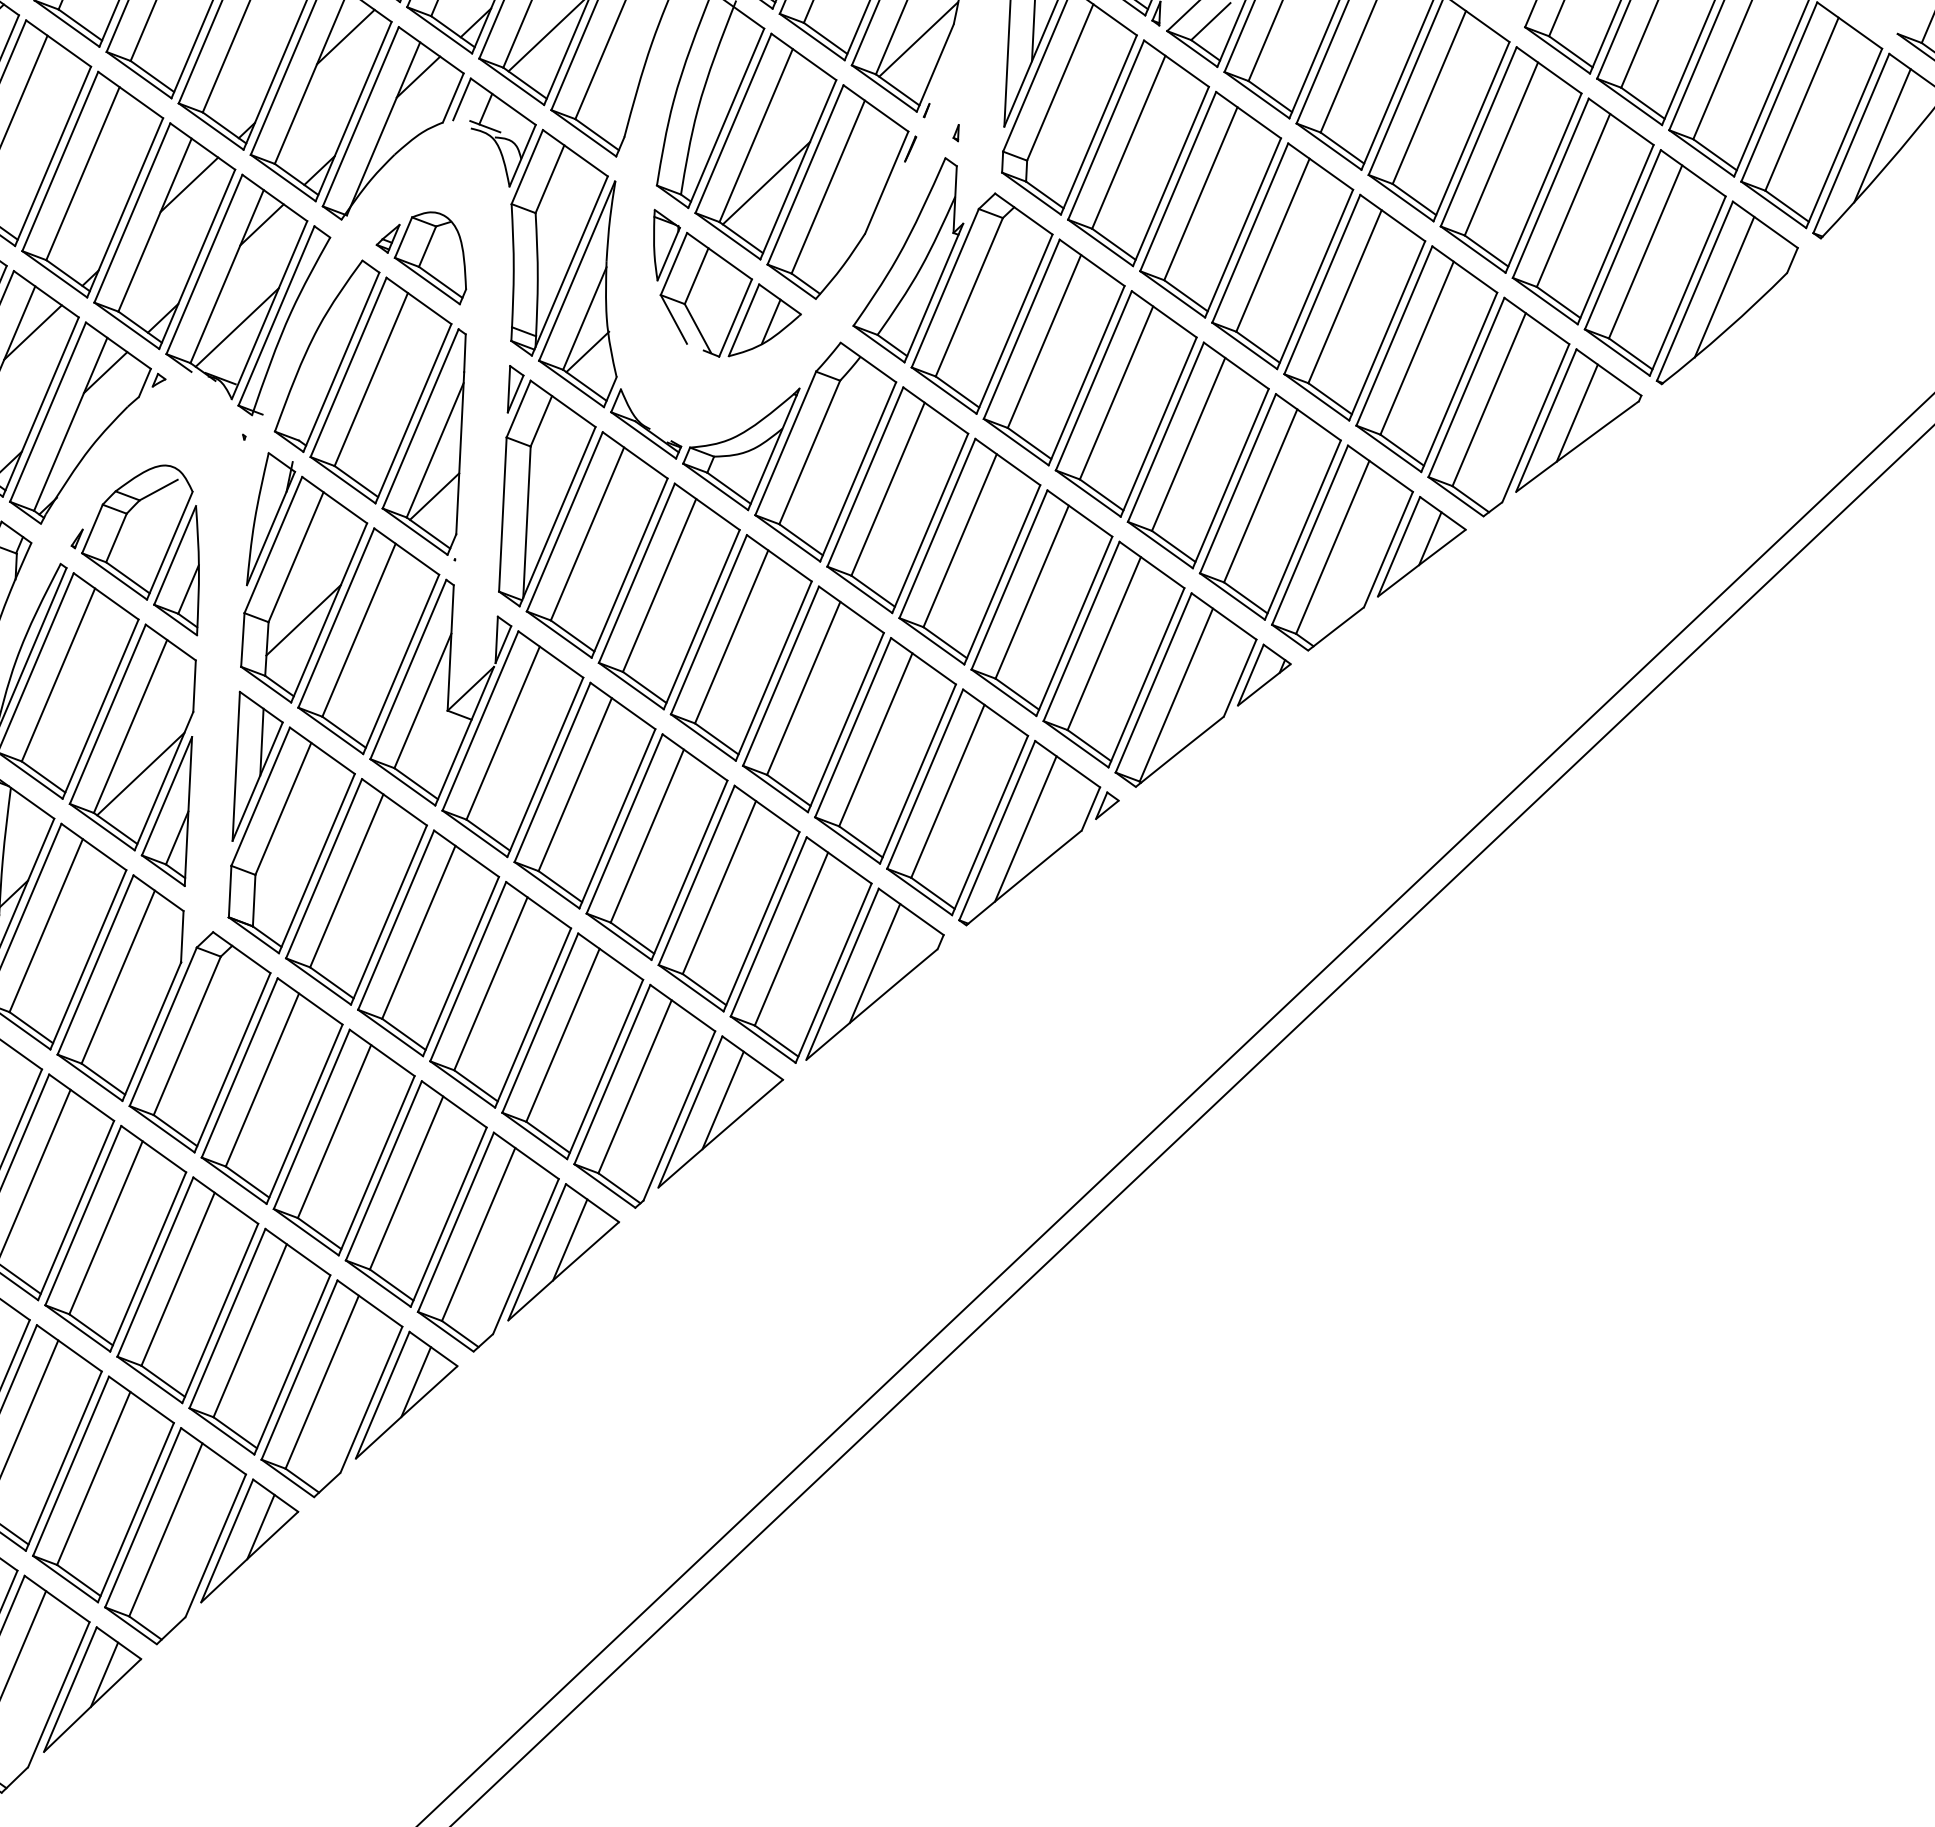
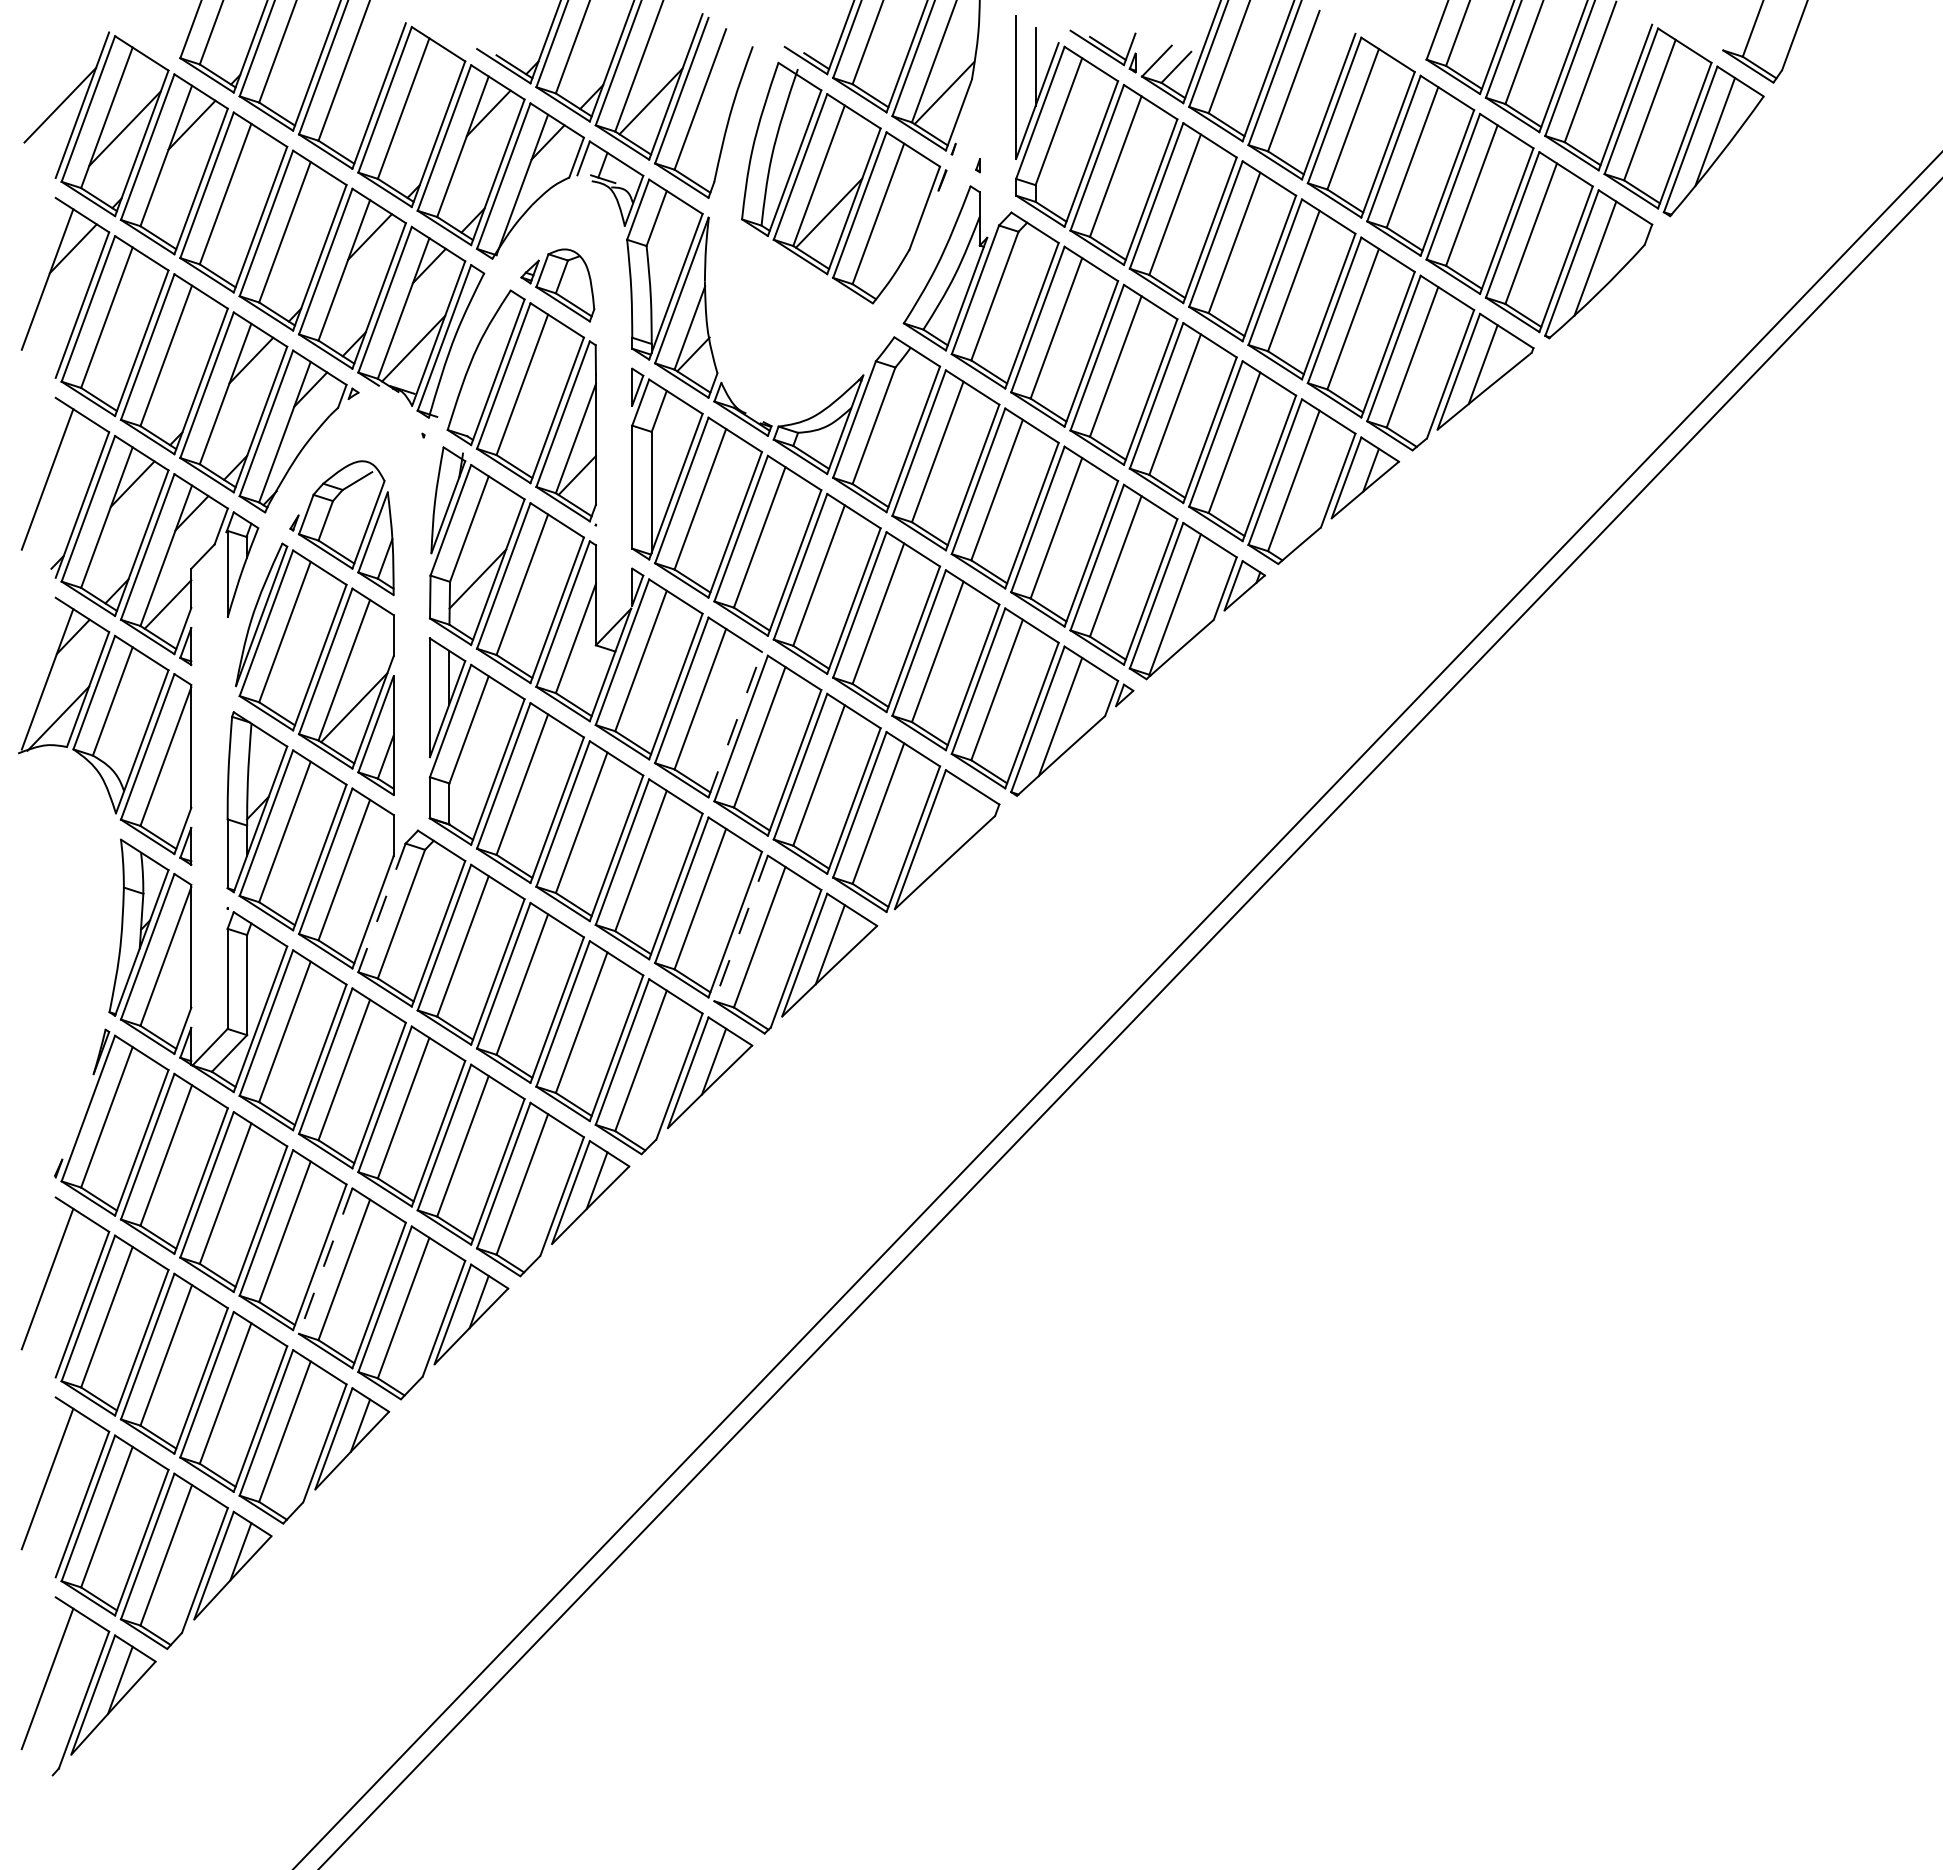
part: (726, 284) -> (801, 295), removed
line: (617, 818) -> (735, 724), solid -> dashed
line: (874, 963) -> (945, 829), removed
line: (163, 1026) -> (382, 907), solid -> dashed
line: (612, 1074) -> (741, 928), solid -> dashed
line: (70, 1466) -> (325, 1261), solid -> dashed

